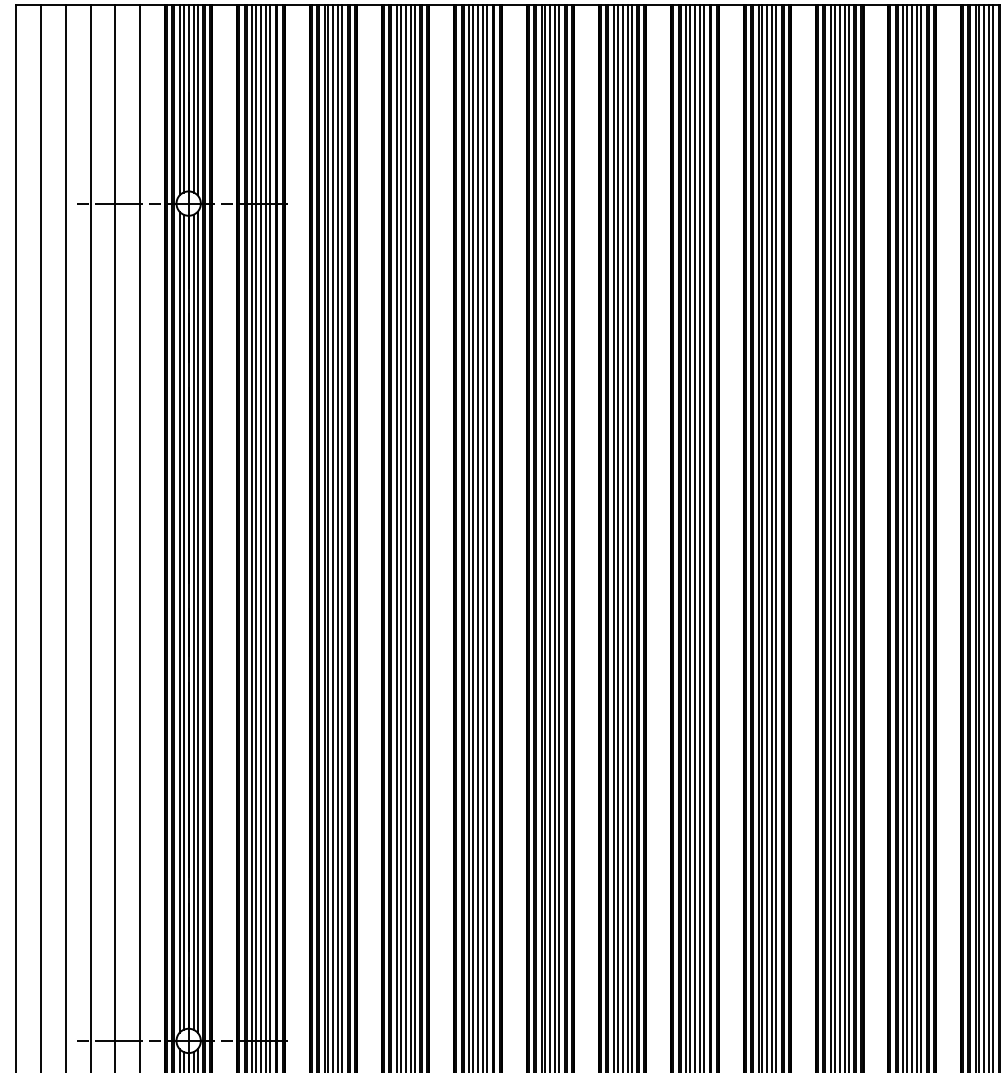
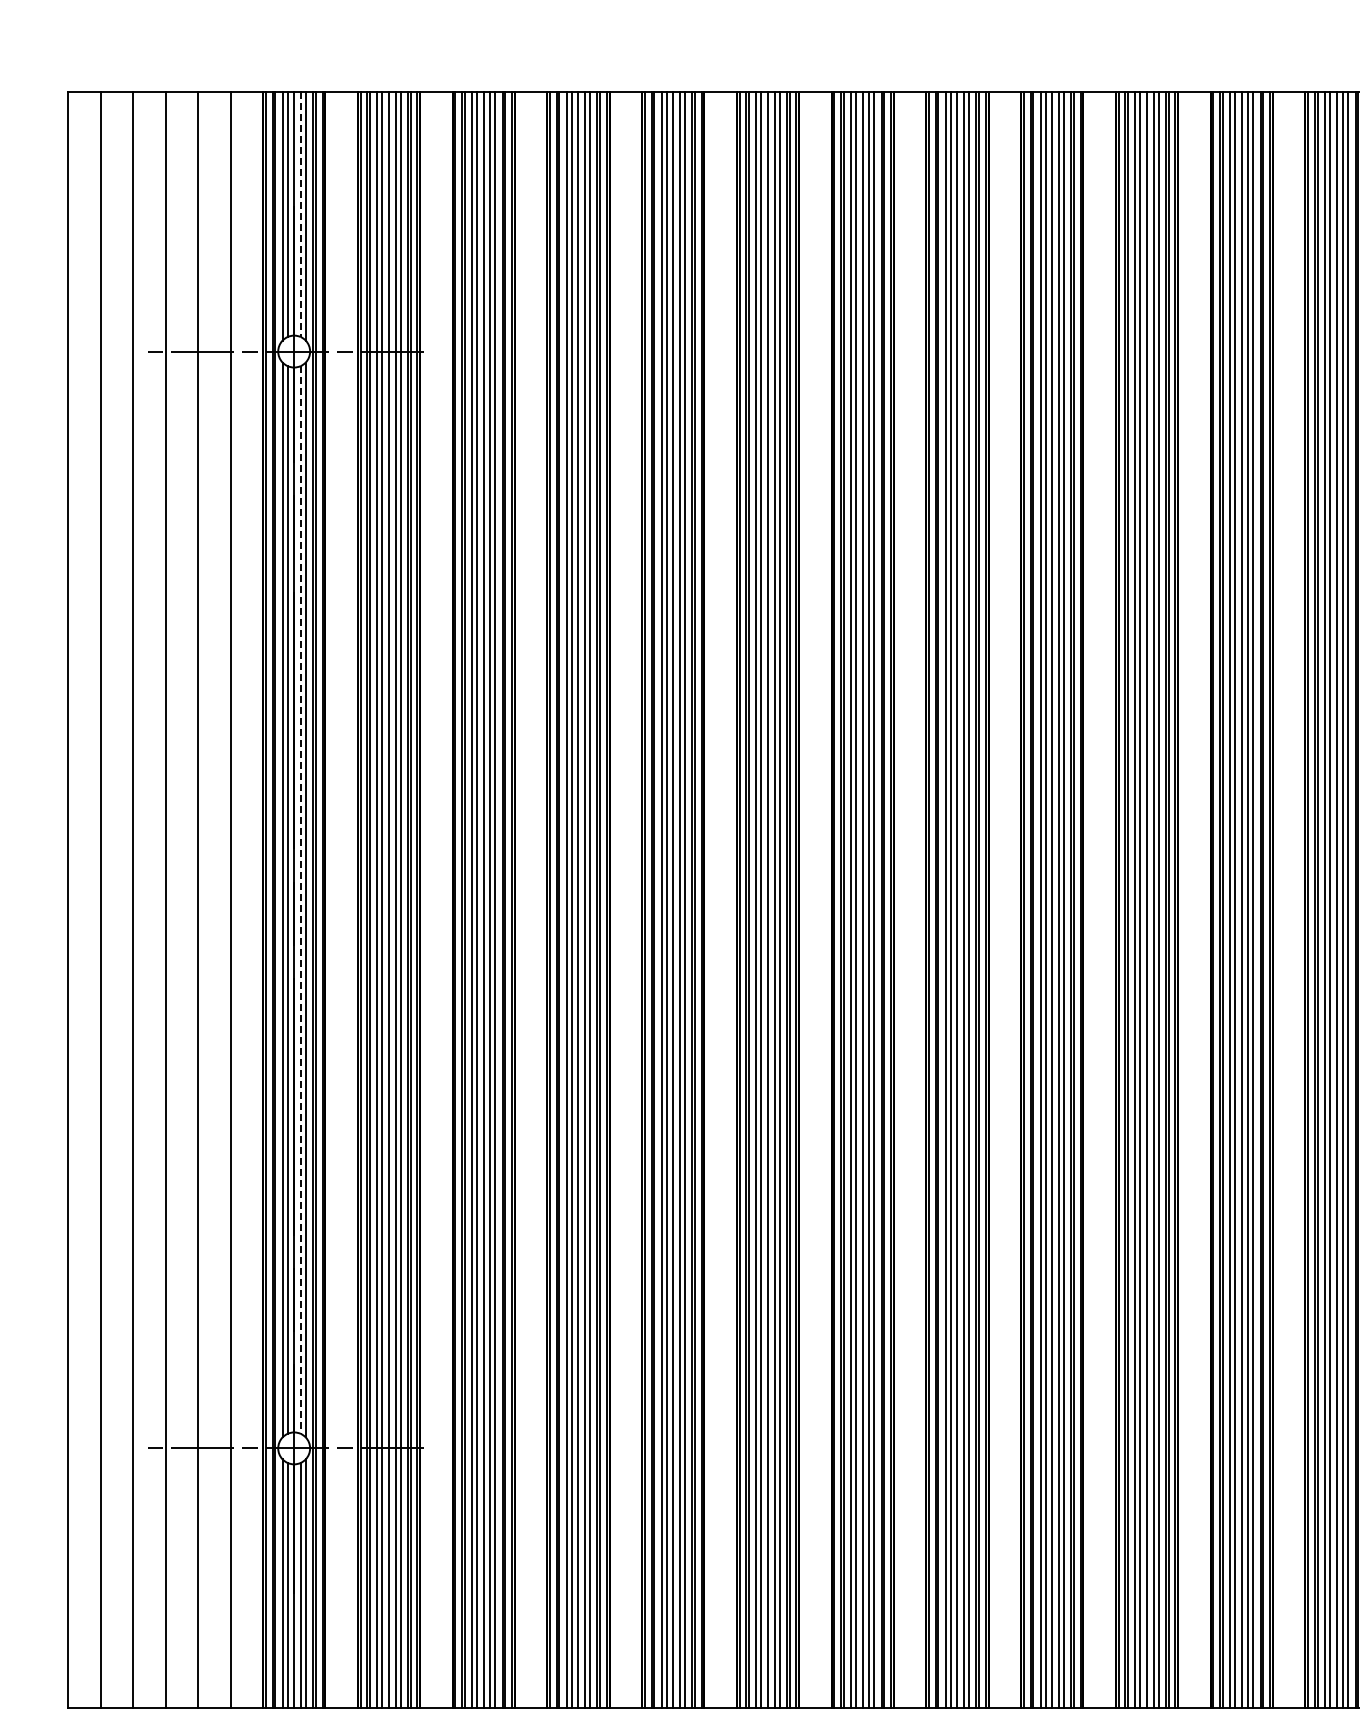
line: (193, 98) -> (300, 214), solid -> dashed
line: (193, 621) -> (300, 899), solid -> dashed

